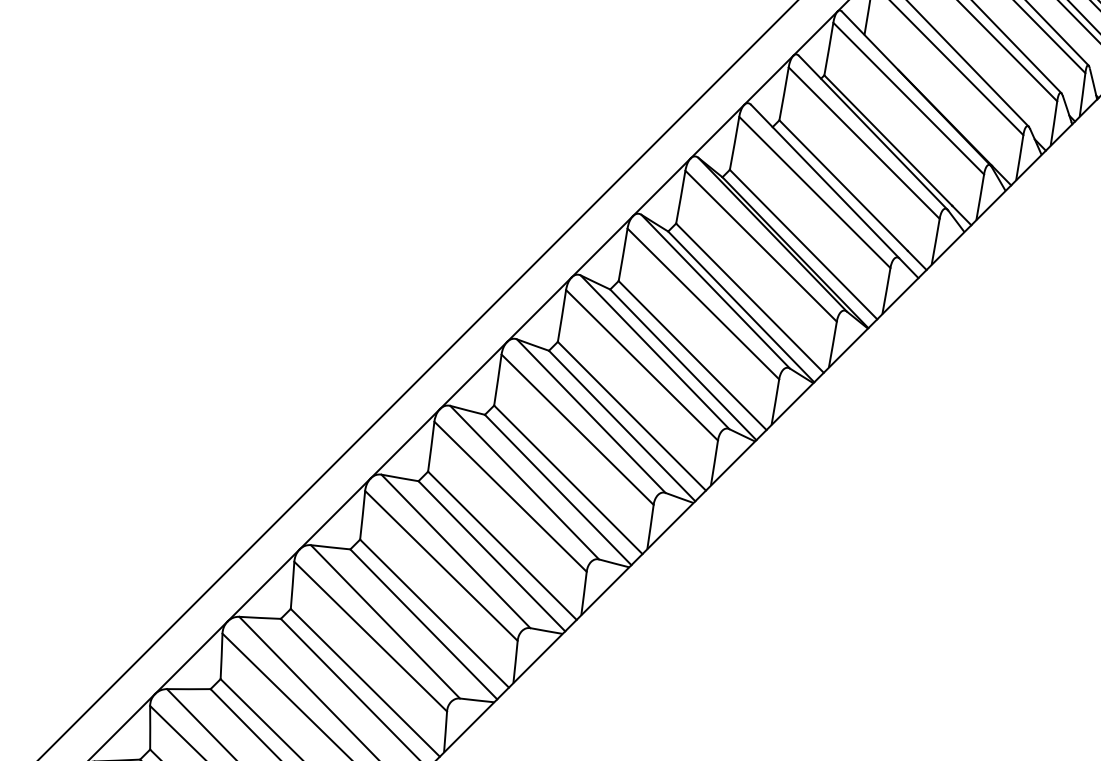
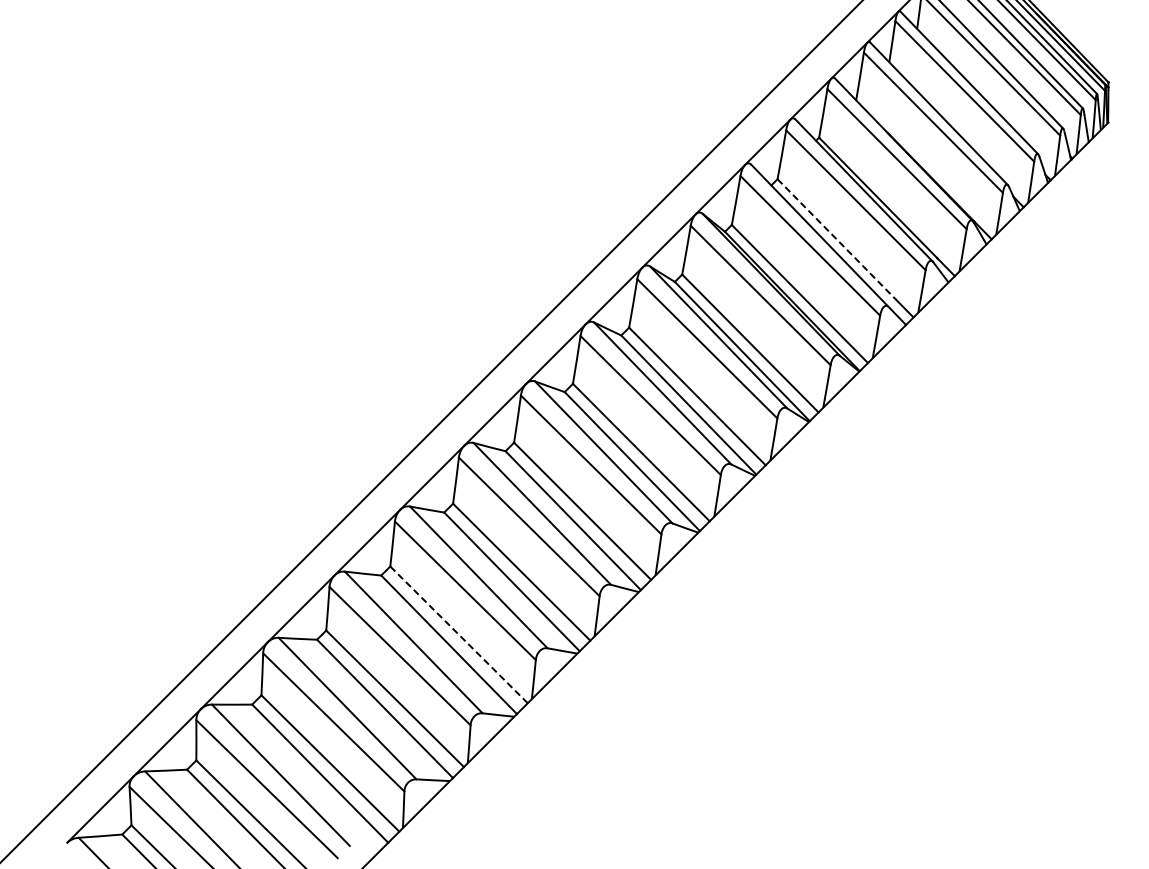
line: (843, 185) -> (836, 239), solid -> dashed
line: (435, 613) -> (459, 634), solid -> dashed

